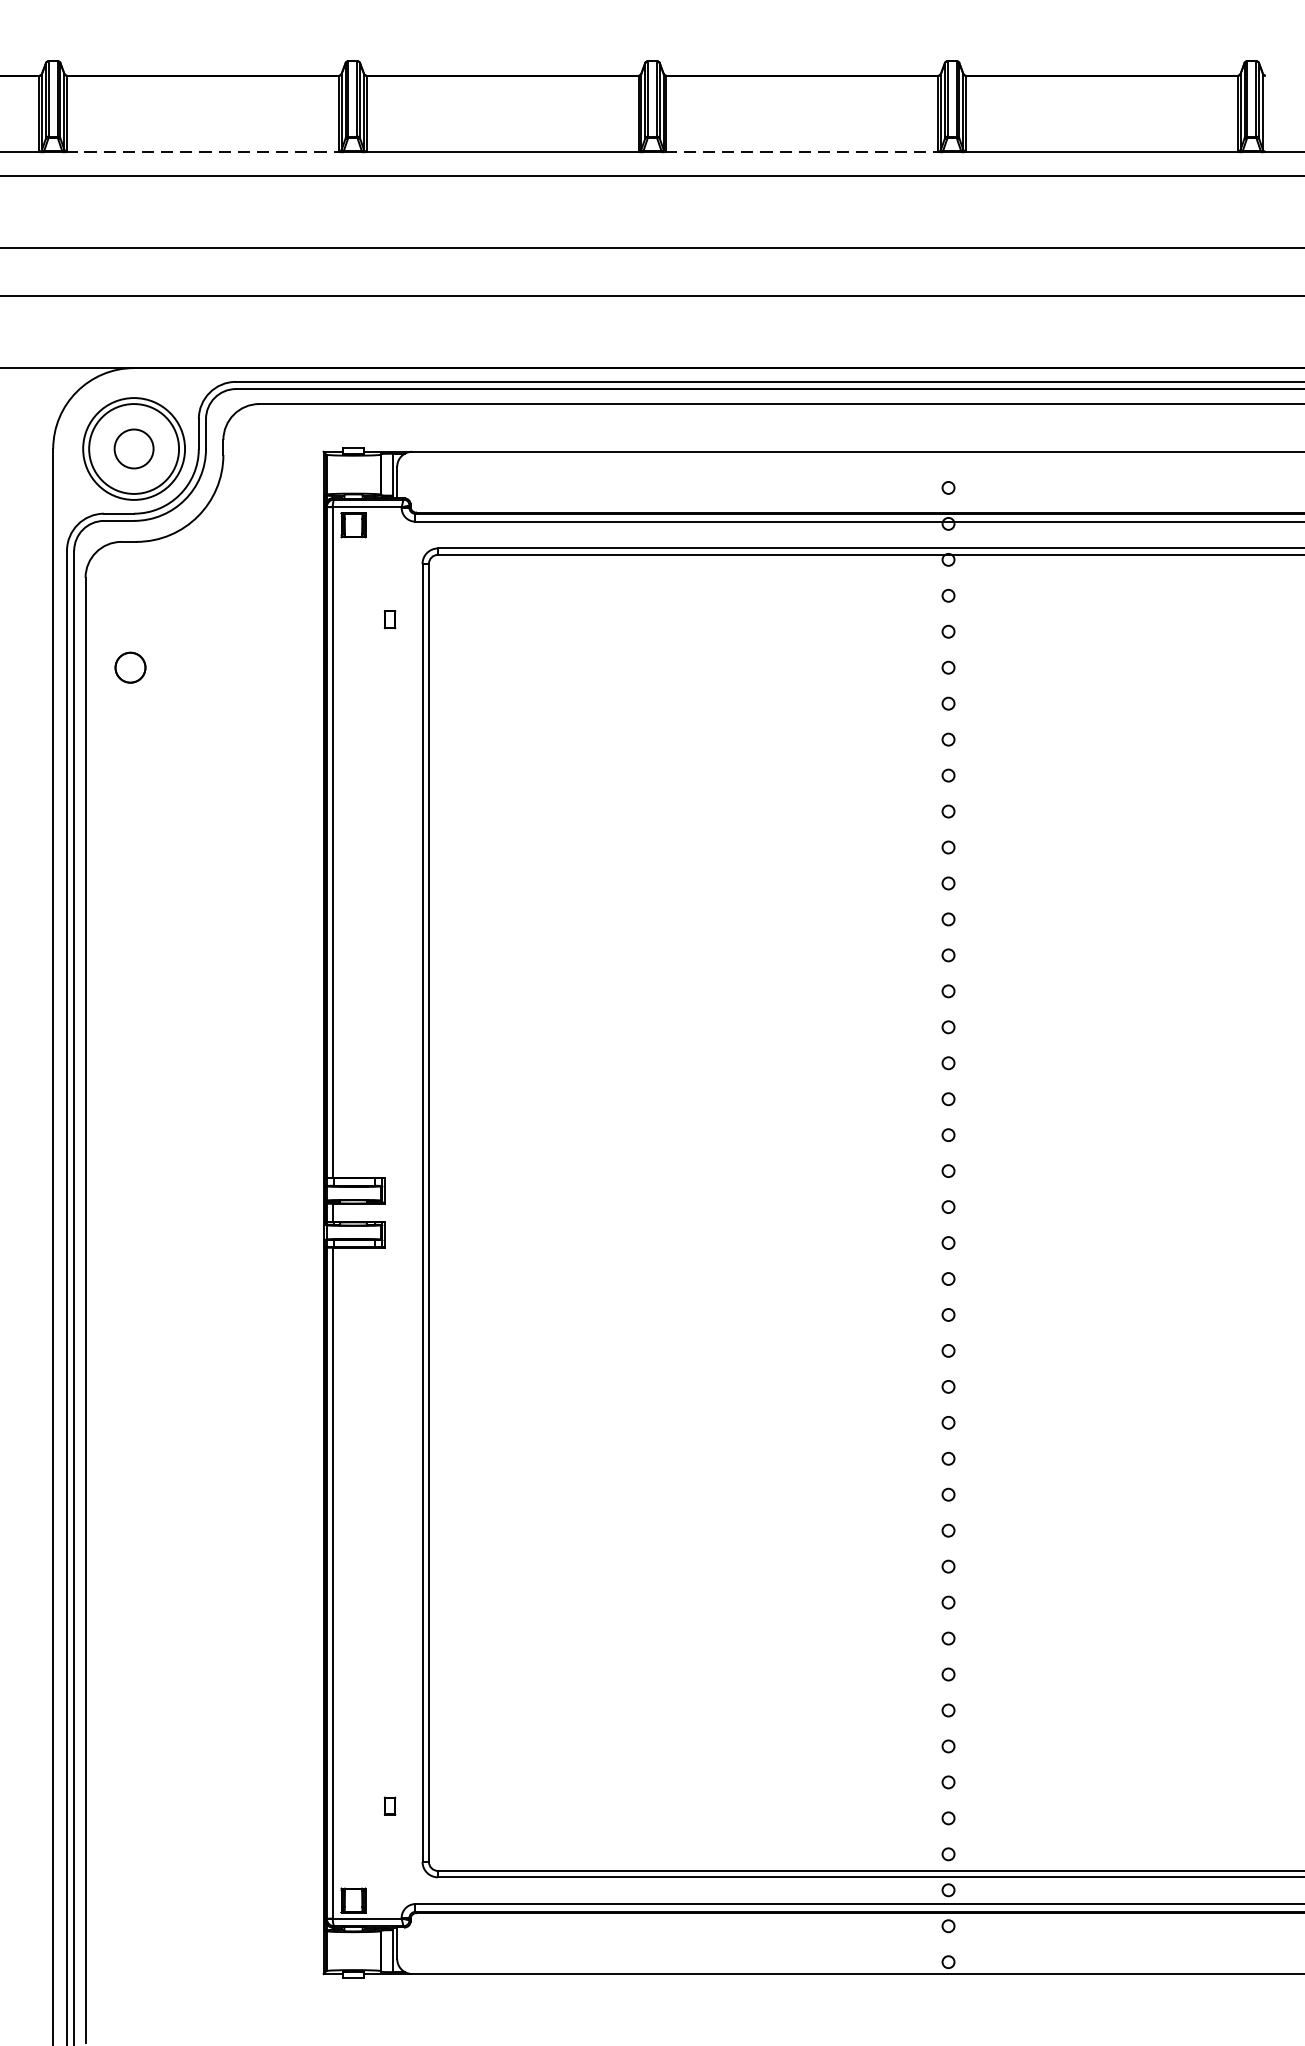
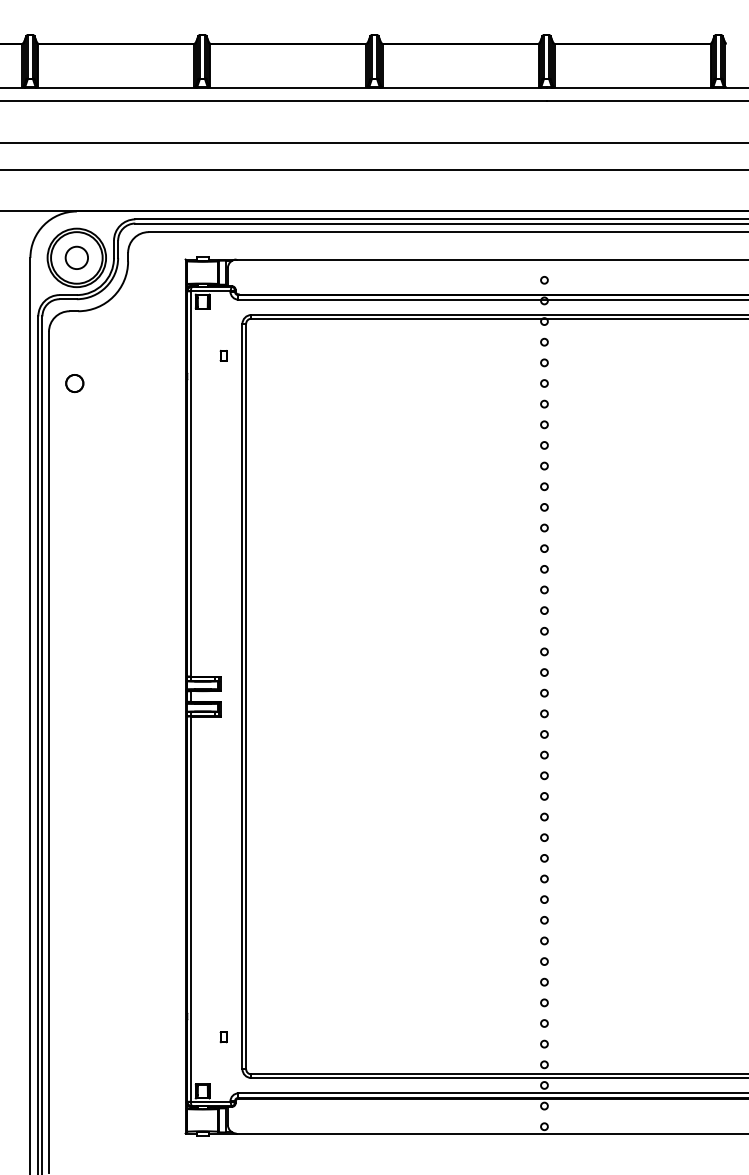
line: (203, 152) -> (116, 87), dashed -> solid
line: (804, 152) -> (461, 87), dashed -> solid

